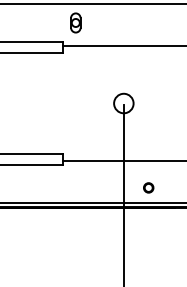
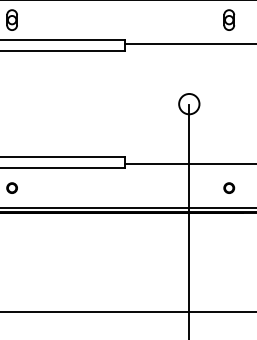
part: (76, 22) -> (229, 19), moved
part: (148, 187) -> (229, 187), moved

